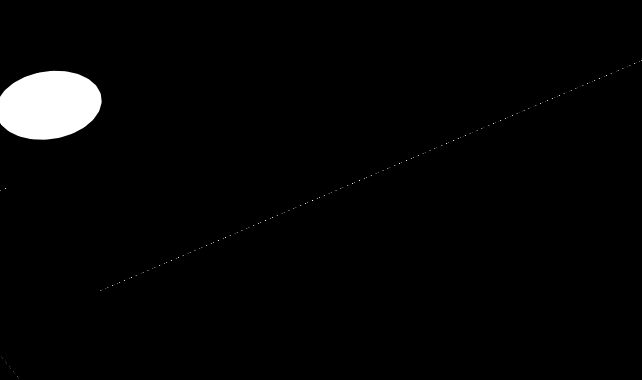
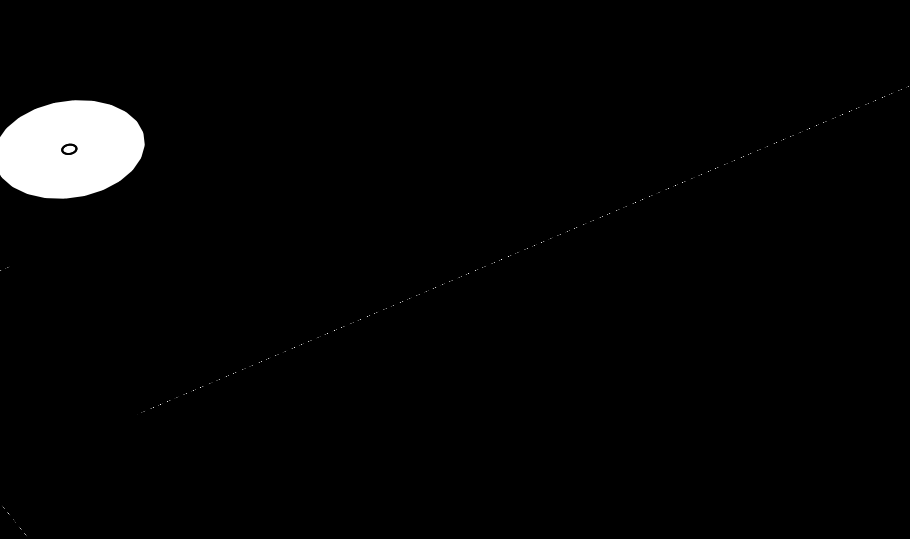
part: (48, 104) -> (69, 148), added

